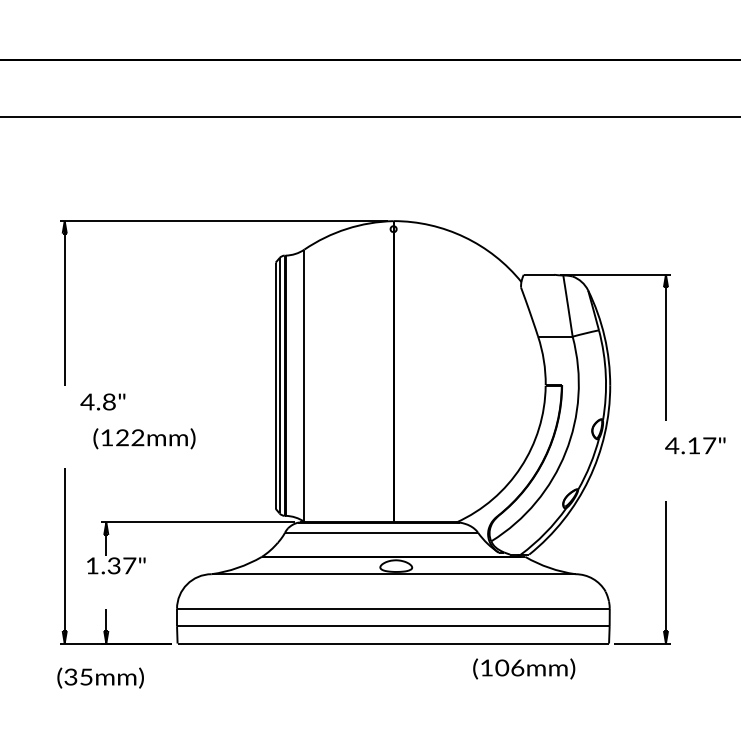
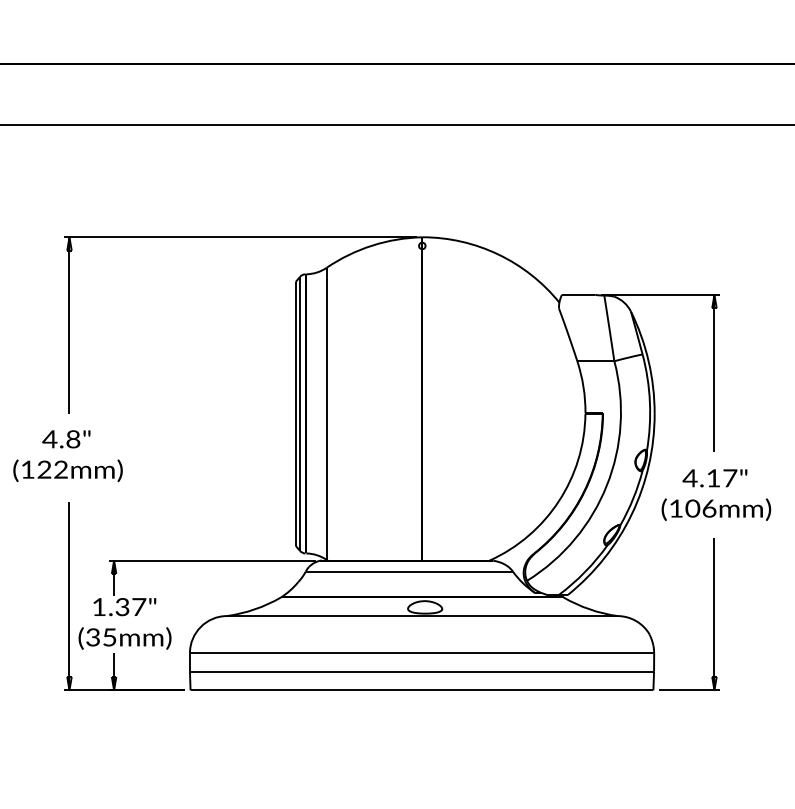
text: (102, 402) -> (66, 439), moved
text: (143, 438) -> (67, 470), moved
text: (694, 445) -> (714, 478), moved
text: (524, 668) -> (716, 509), moved
text: (100, 678) -> (124, 638), moved

